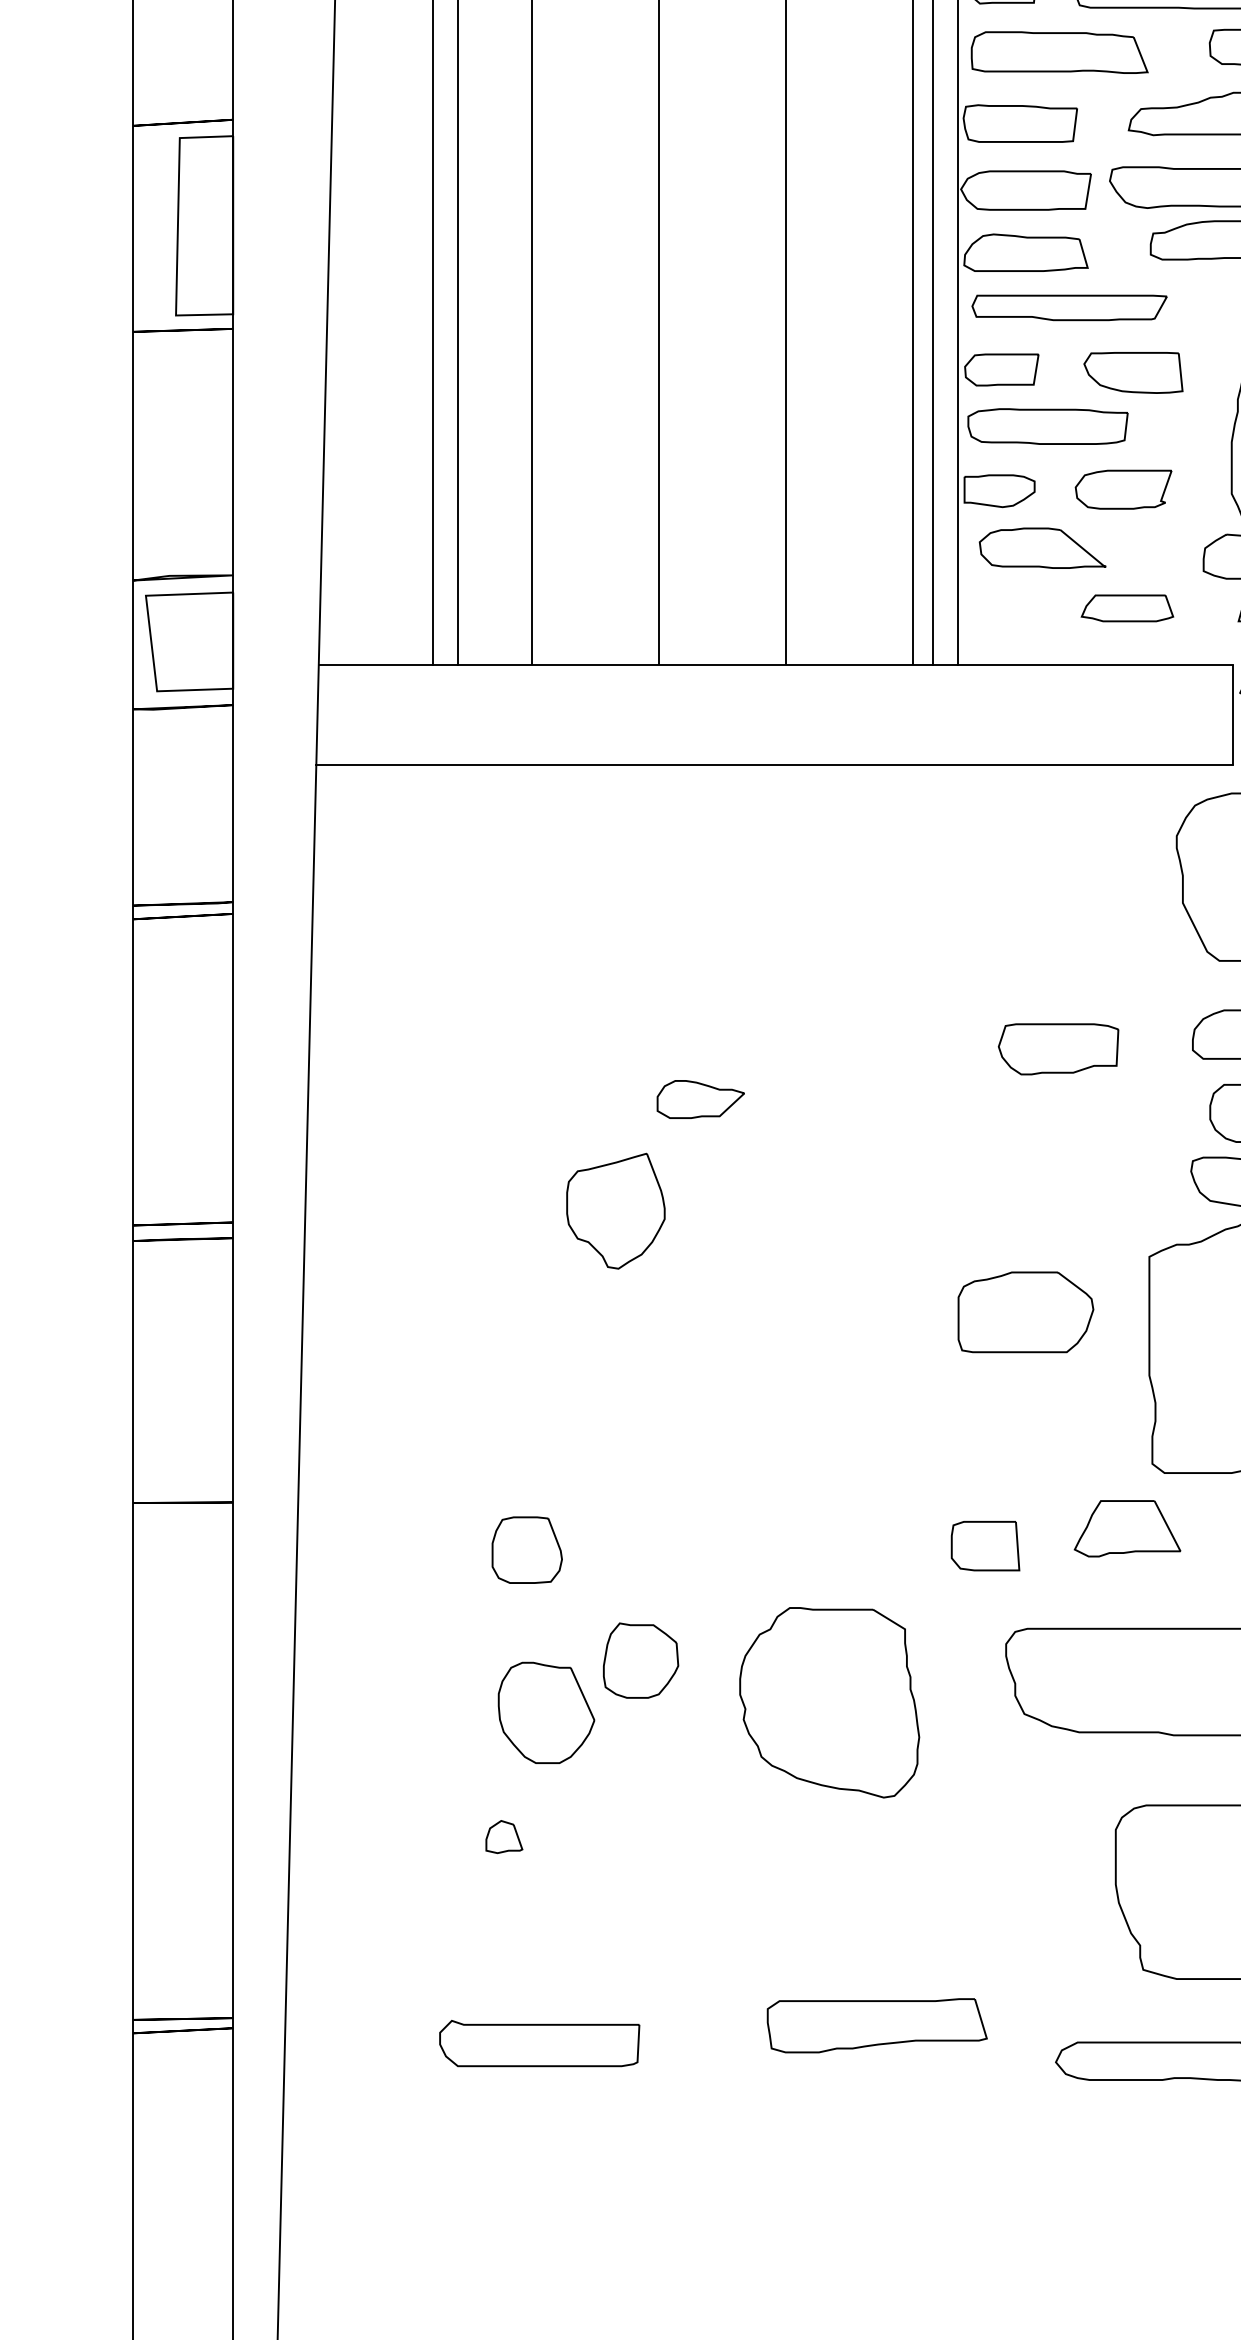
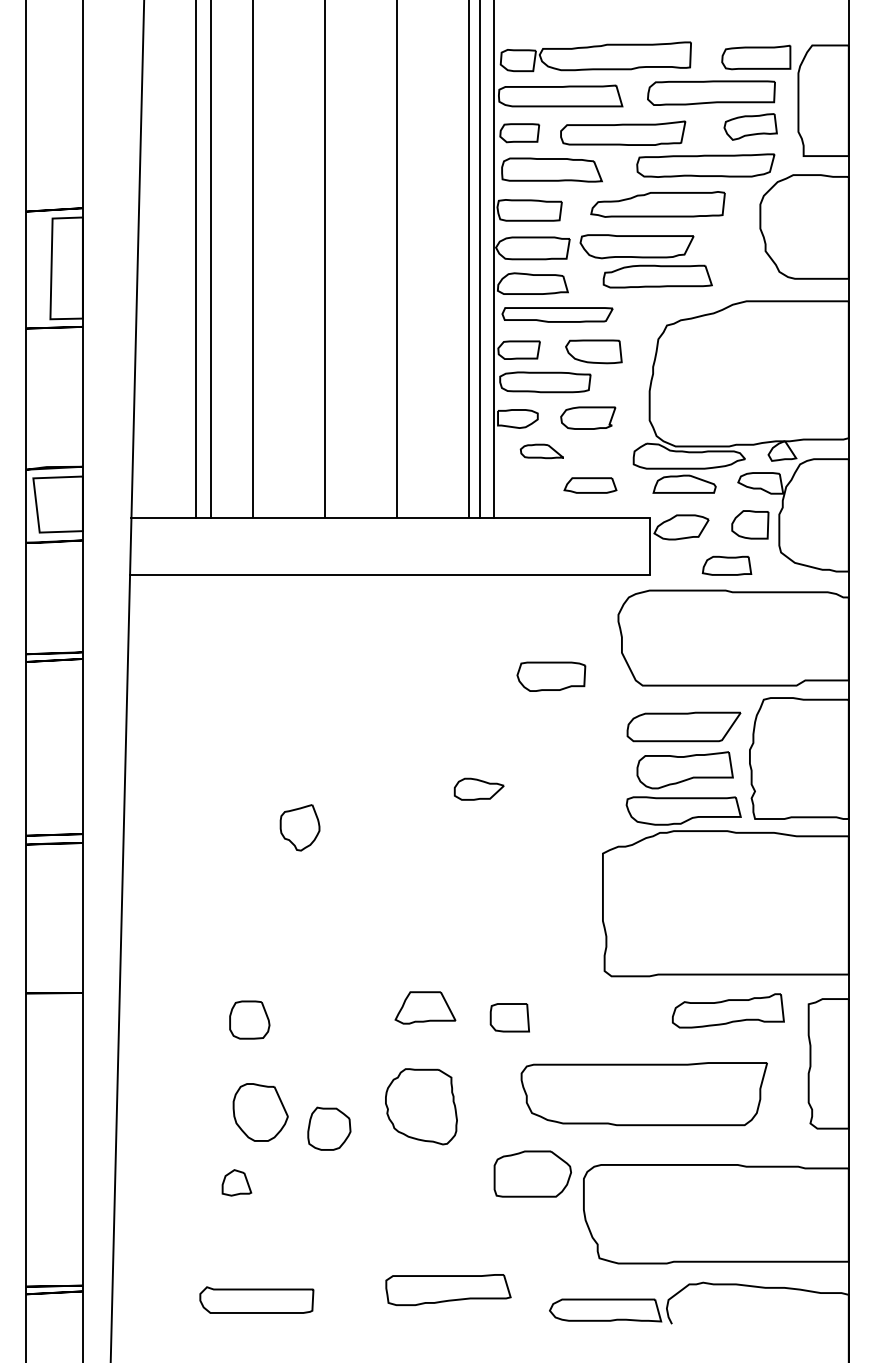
part: (1041, 548) -> (541, 451), size x0.6
part: (1058, 1048) -> (551, 676), moved
part: (699, 1098) -> (478, 788), moved
part: (614, 1210) -> (299, 827), size x0.7
part: (1025, 1311) -> (532, 1173), moved
part: (1127, 1527) -> (425, 1007), moved
part: (641, 1660) -> (329, 1128), moved
part: (829, 1702) -> (421, 1106), size x0.7
part: (503, 1836) -> (236, 1182), size x1.4

